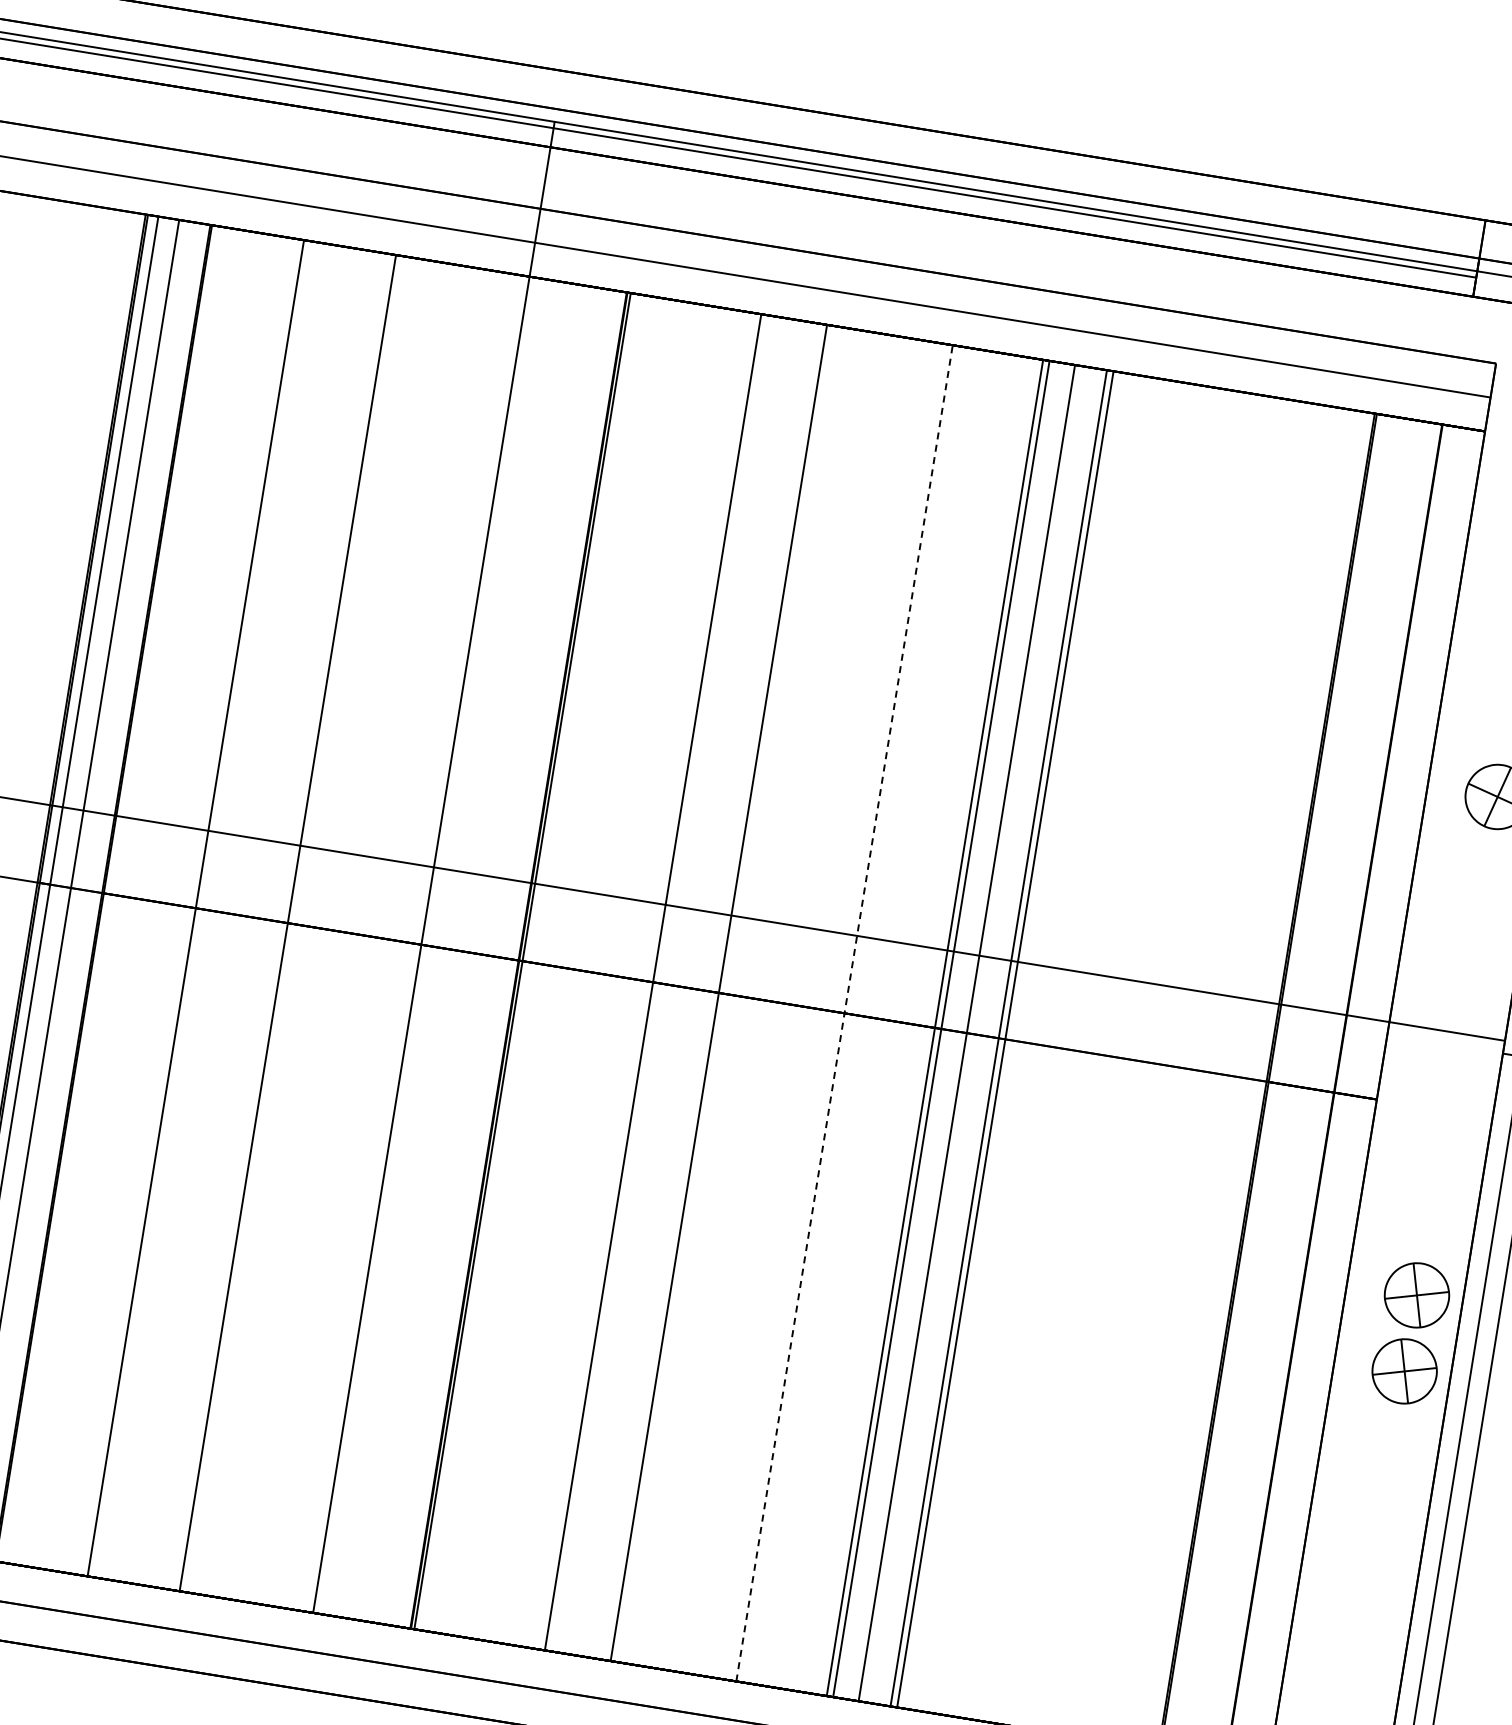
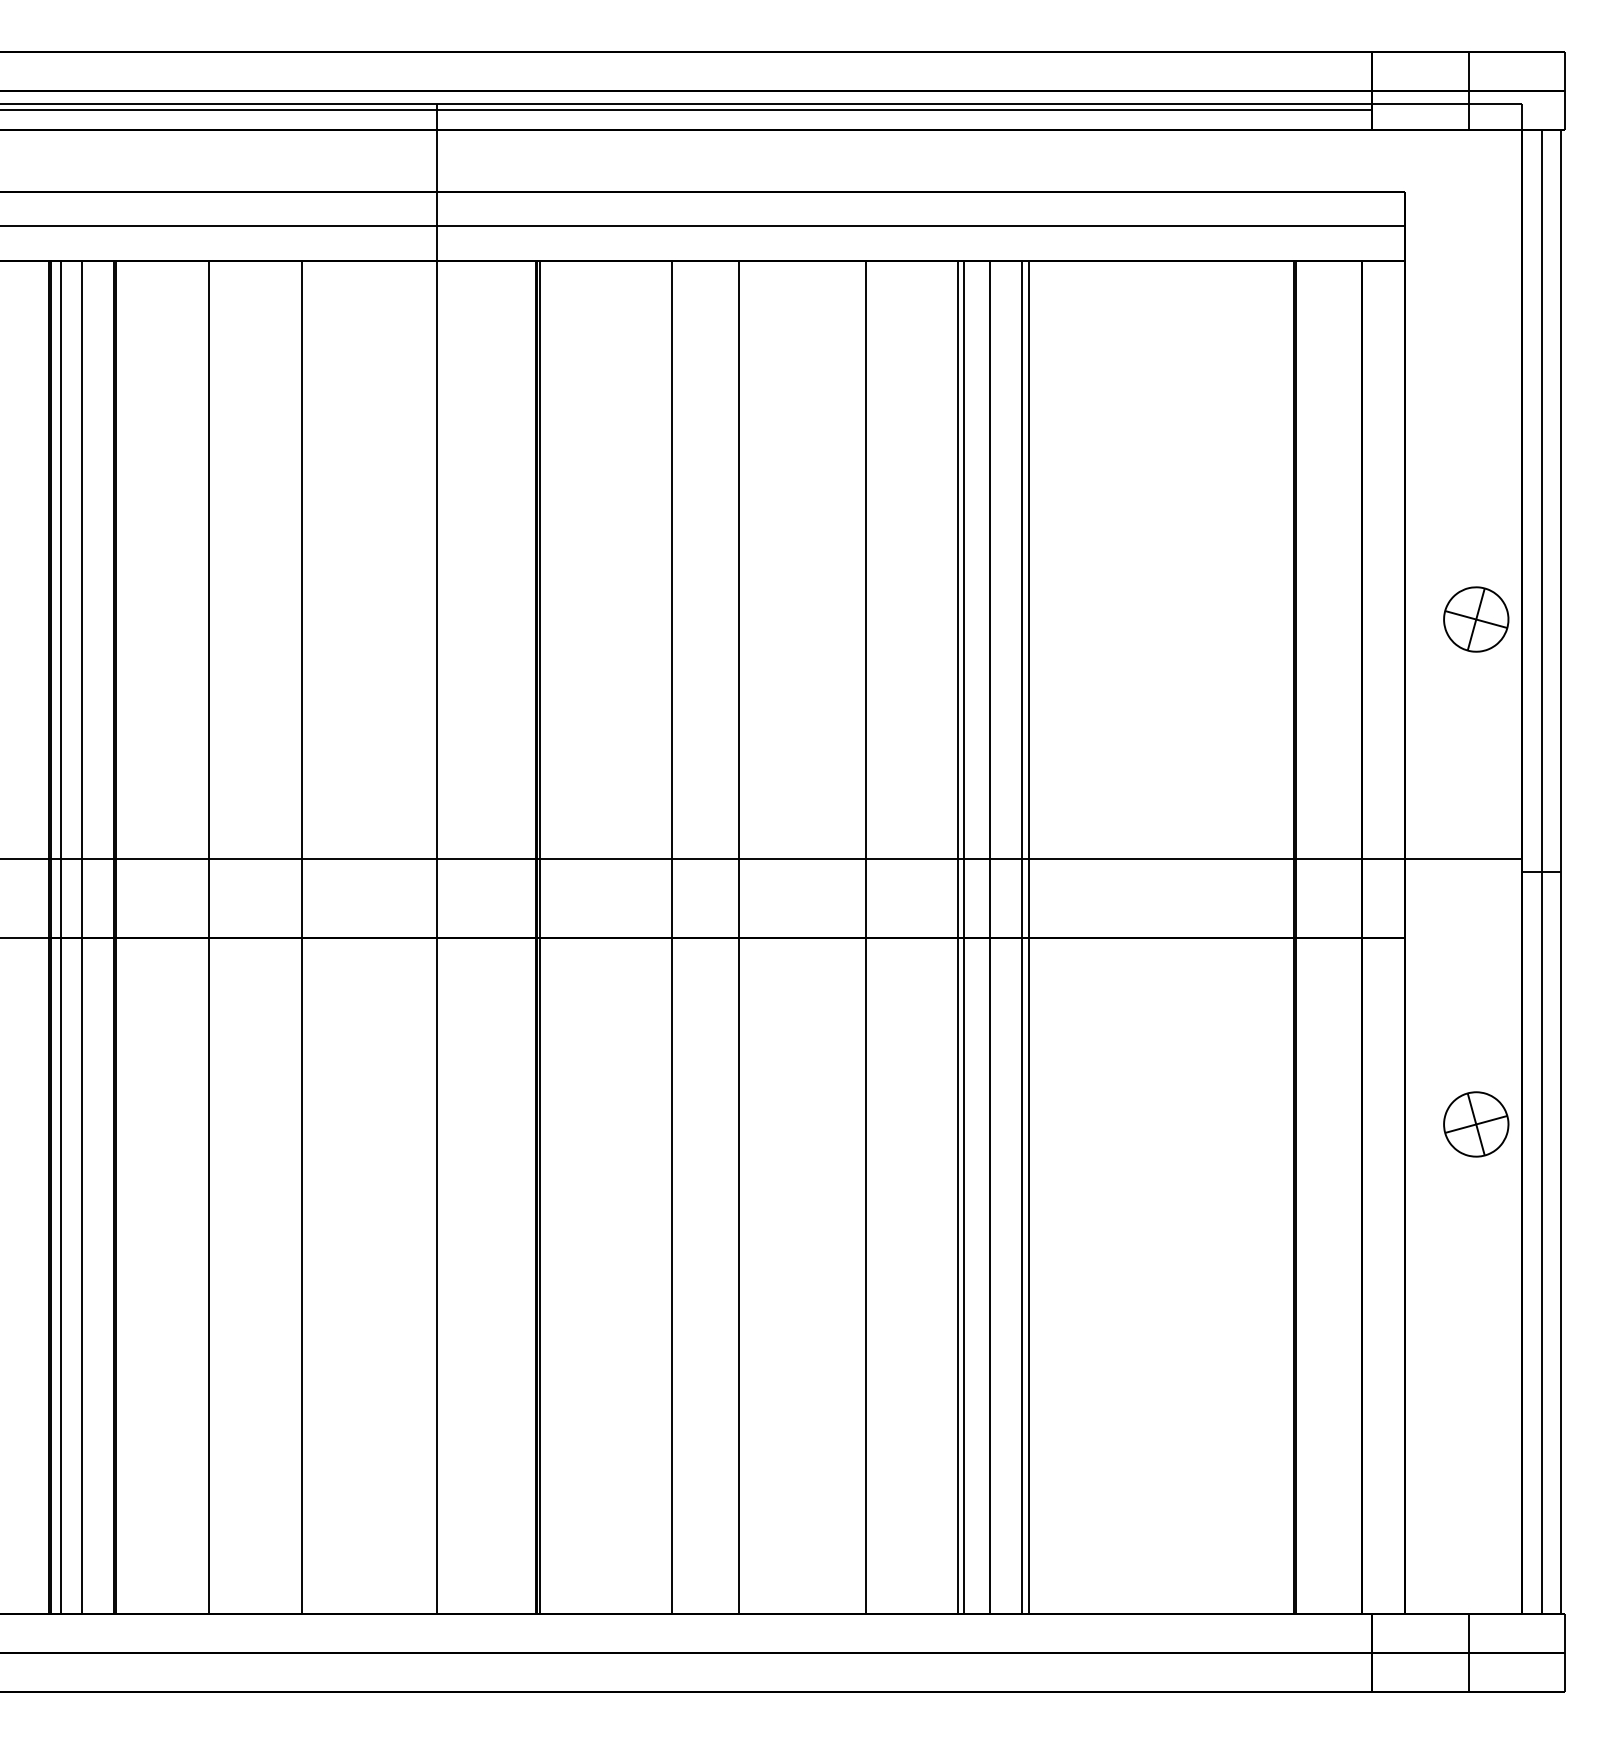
line: (844, 1013) -> (866, 937), dashed -> solid
part: (1404, 1371) -> (1476, 1201), removed

